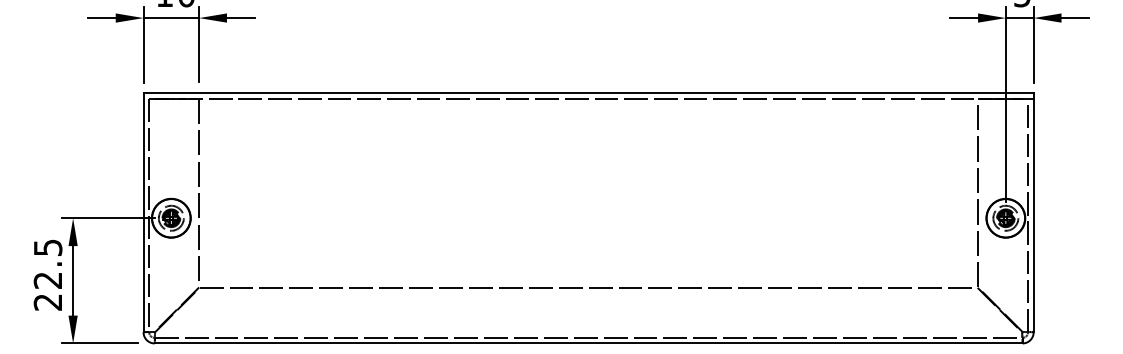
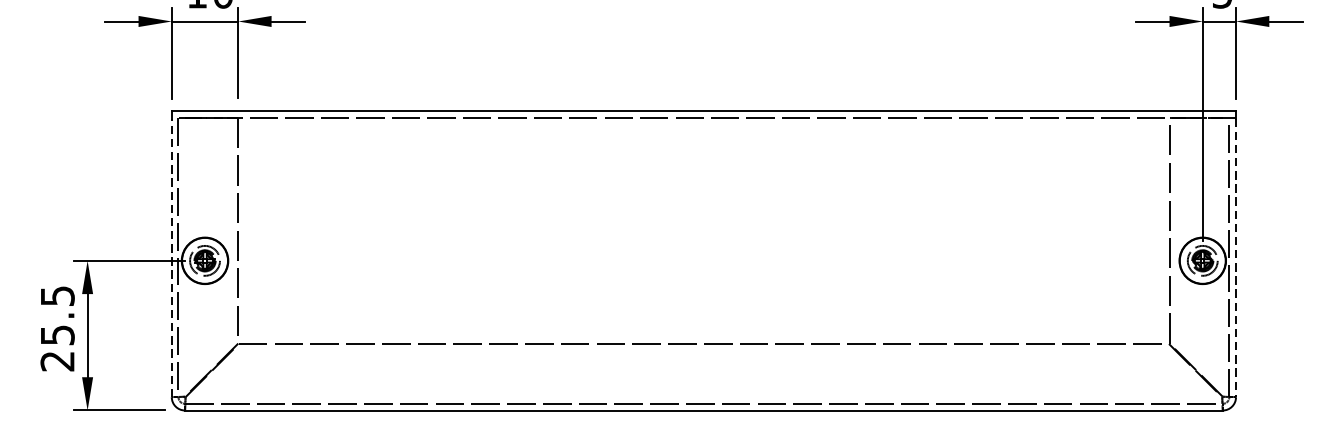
line: (143, 215) -> (171, 257), solid -> dashed
line: (1033, 215) -> (1235, 257), solid -> dashed
text: (47, 280) -> (56, 335), 22.5 -> 25.5

